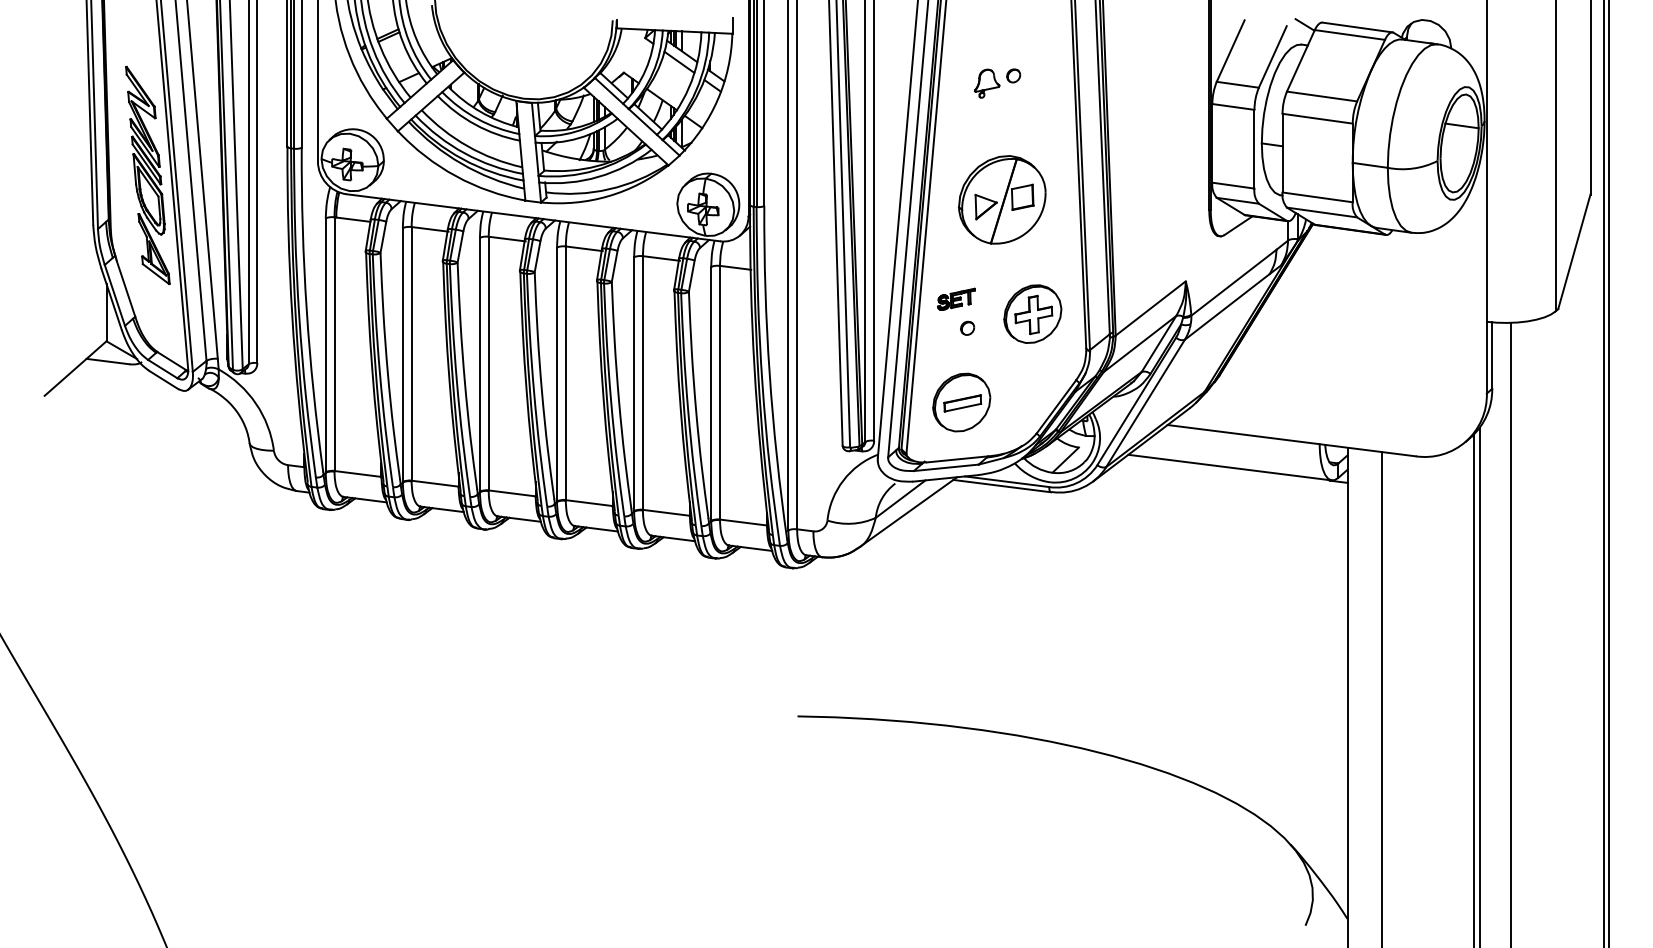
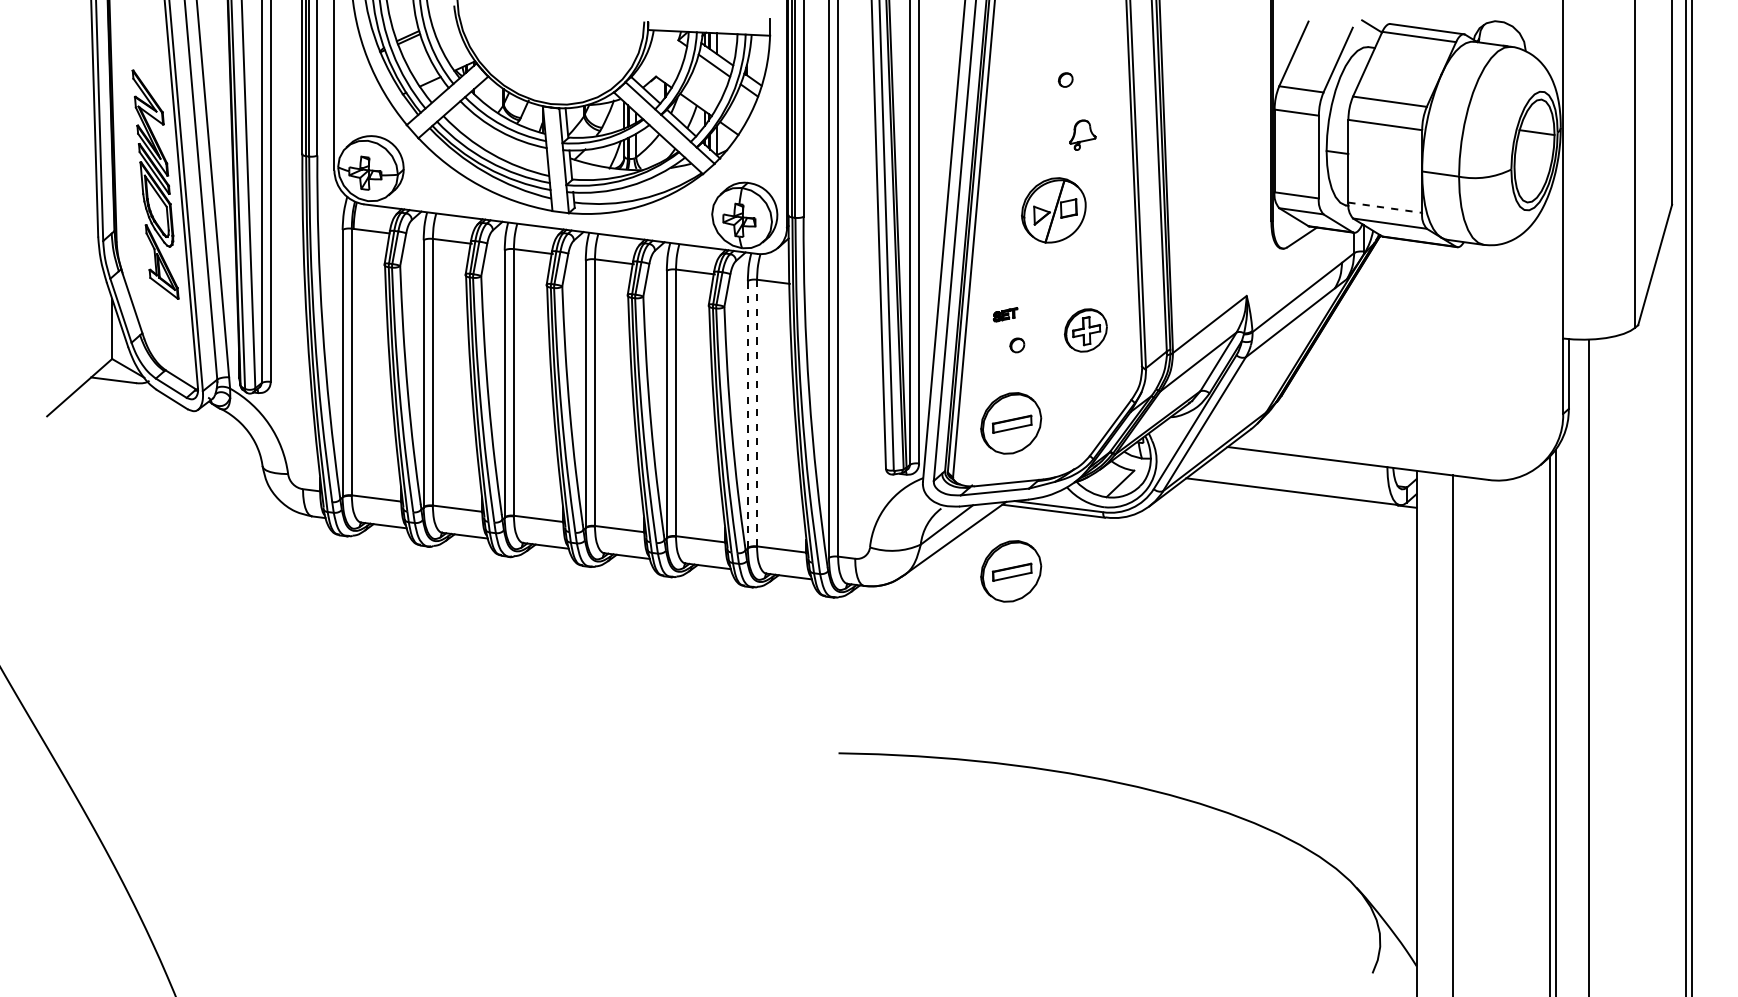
part: (986, 83) -> (1082, 134), moved
line: (1317, 197) -> (1385, 207), solid -> dashed
part: (1002, 200) -> (1053, 210), size x0.7
part: (956, 298) -> (1005, 314), size x0.6
part: (1032, 314) -> (1085, 330), size x0.7
line: (710, 393) -> (747, 413), solid -> dashed
line: (720, 393) -> (757, 413), solid -> dashed
part: (962, 543) -> (1011, 571), added

